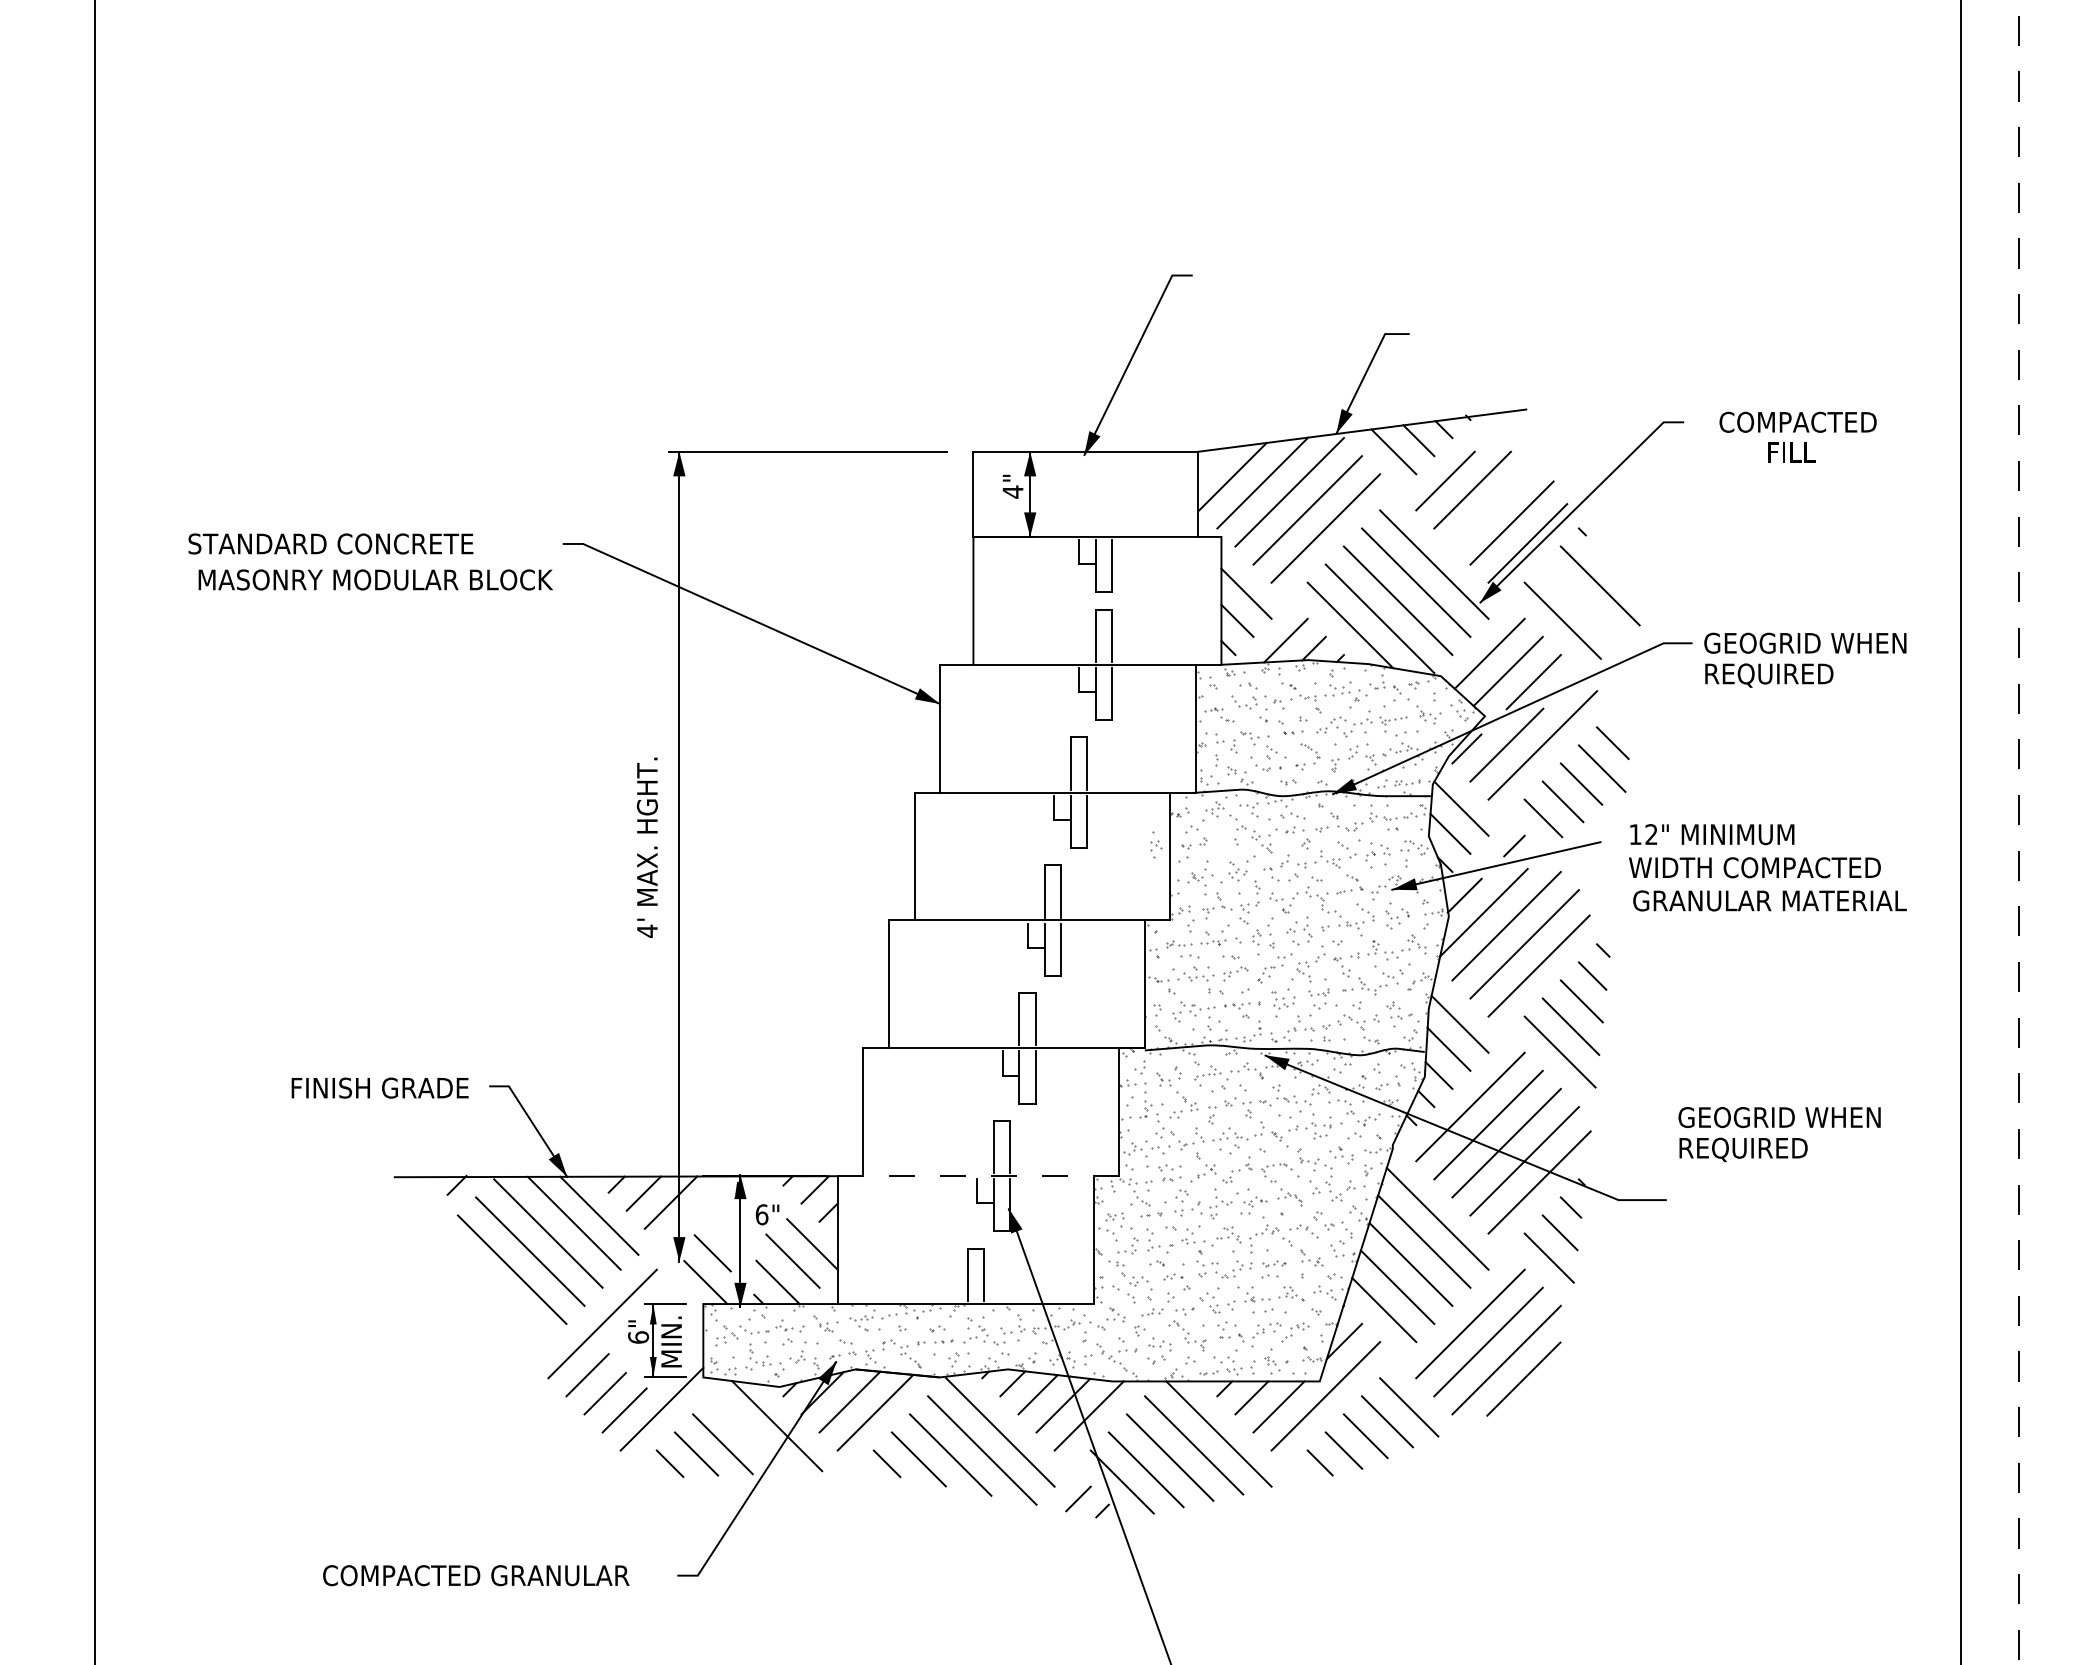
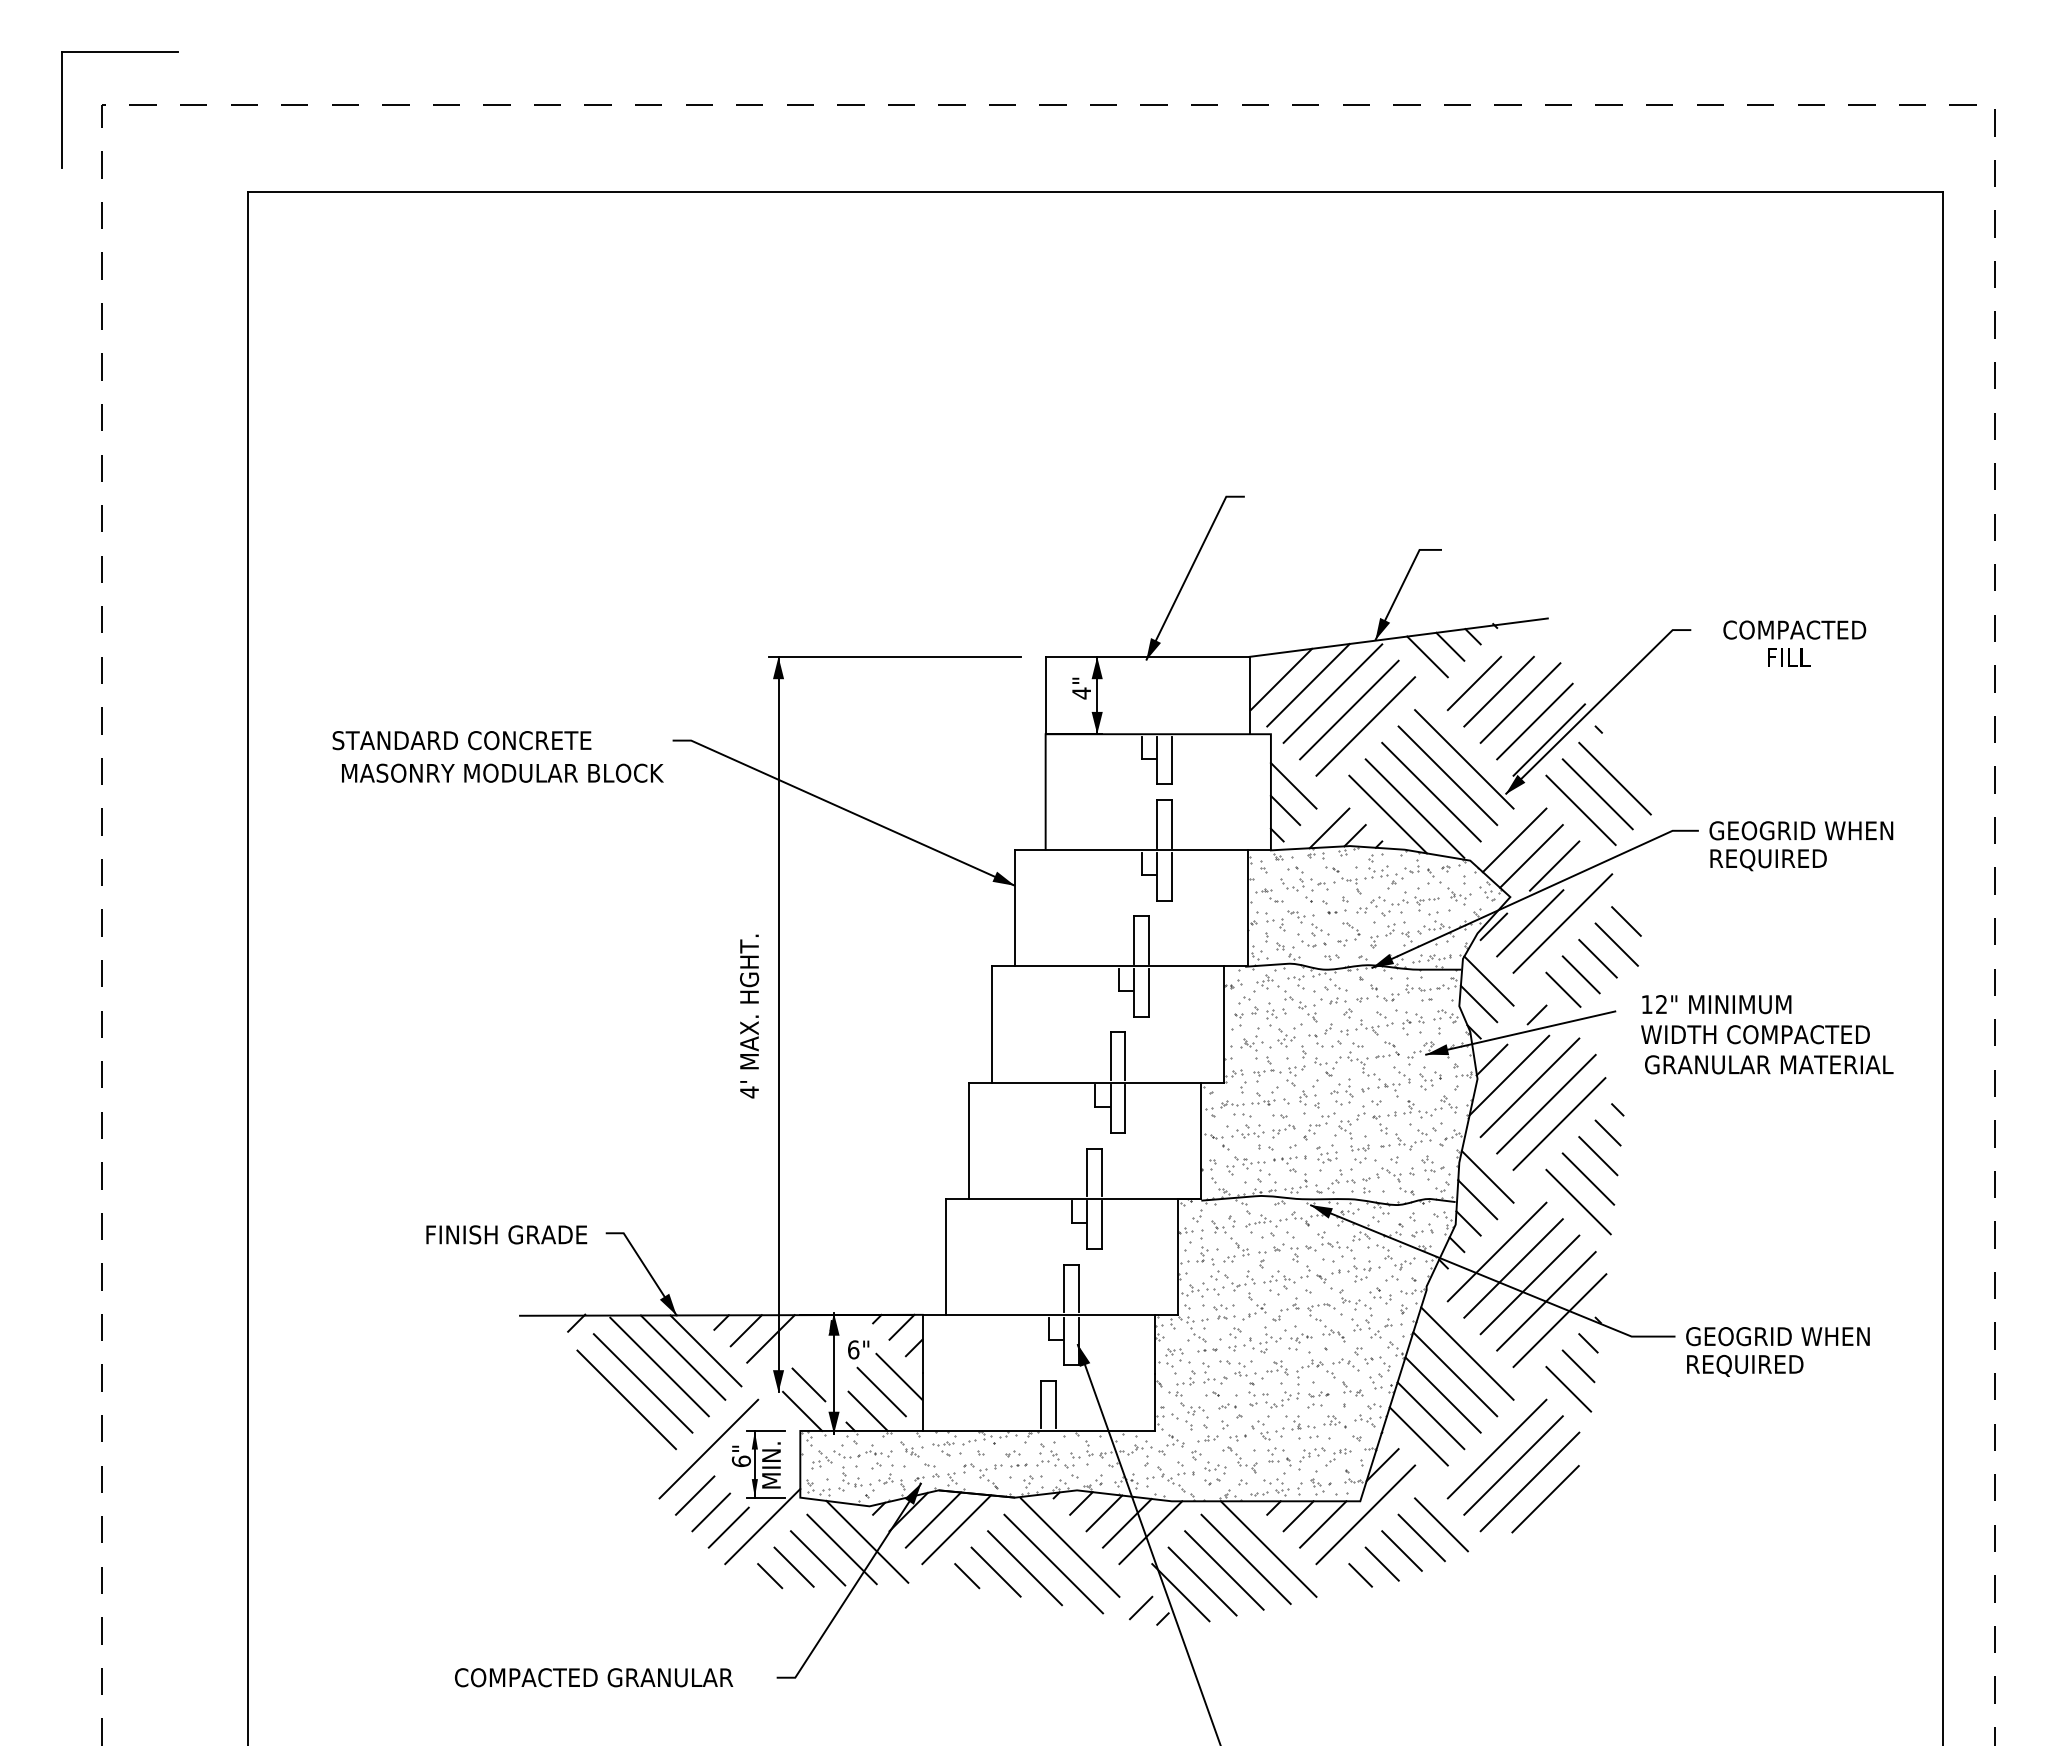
line: (1496, 502) -> (1520, 702), added
line: (1580, 603) -> (1597, 794), added
part: (1156, 845) -> (1271, 1014), moved
text: (1779, 1133) -> (1777, 1351), moved
line: (966, 1175) -> (1039, 1314), dashed -> solid
line: (748, 1434) -> (841, 1549), added

